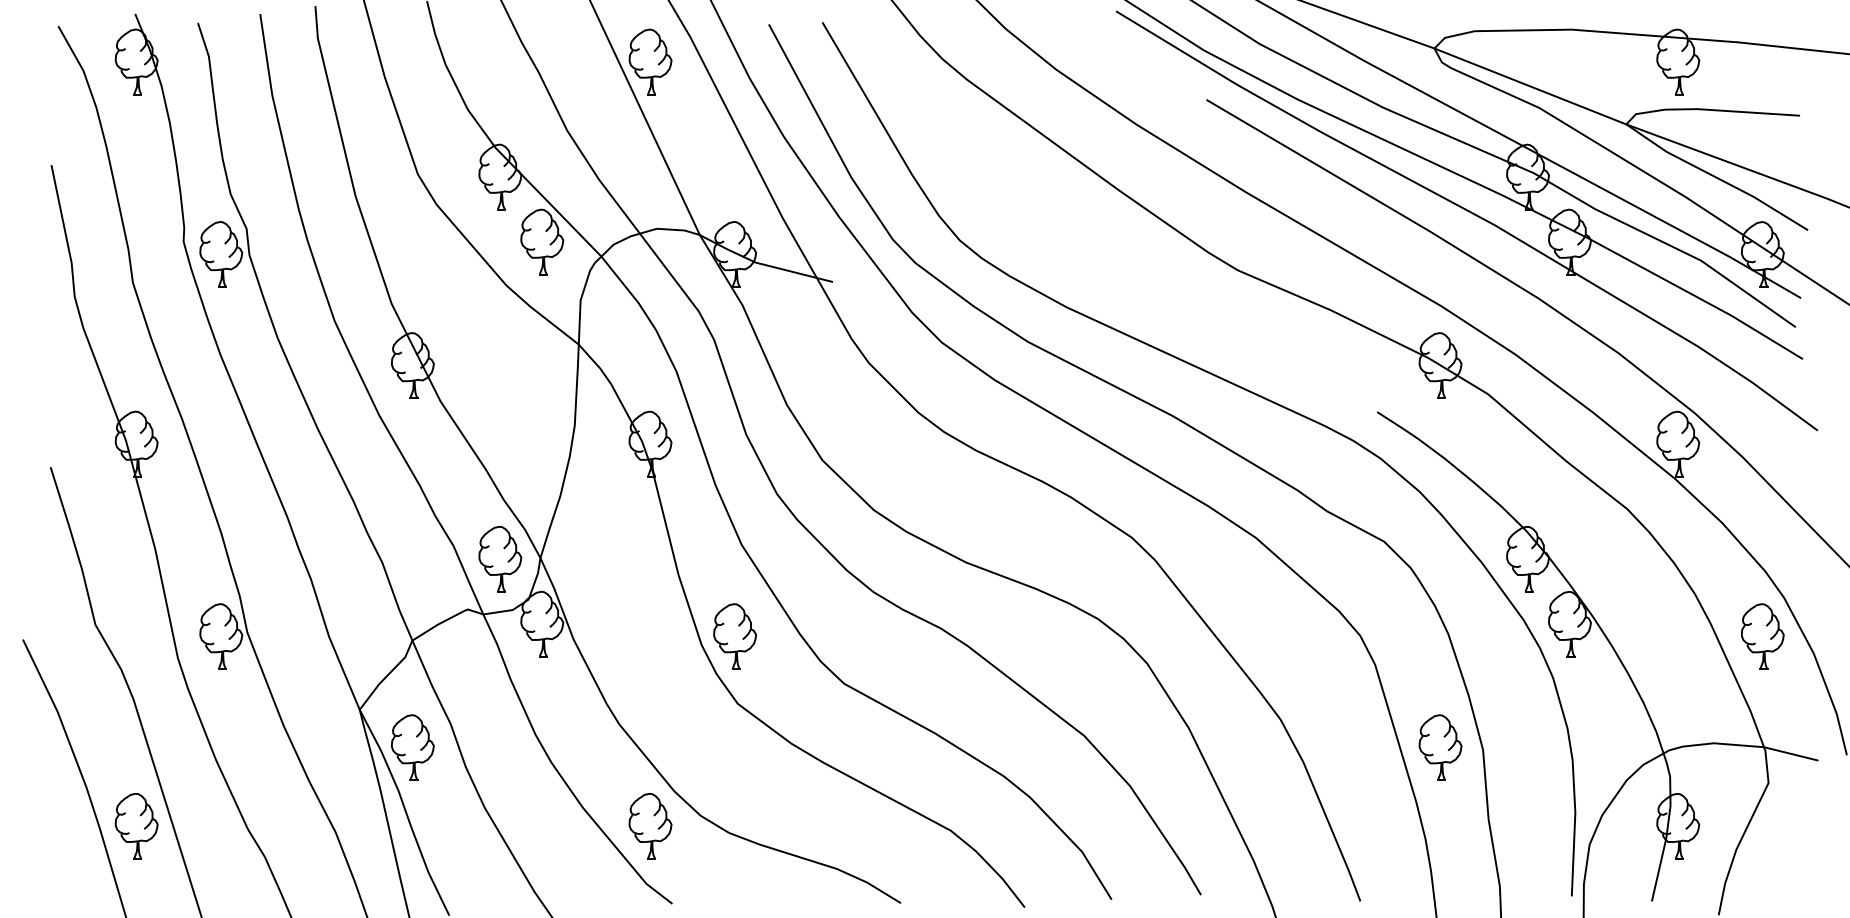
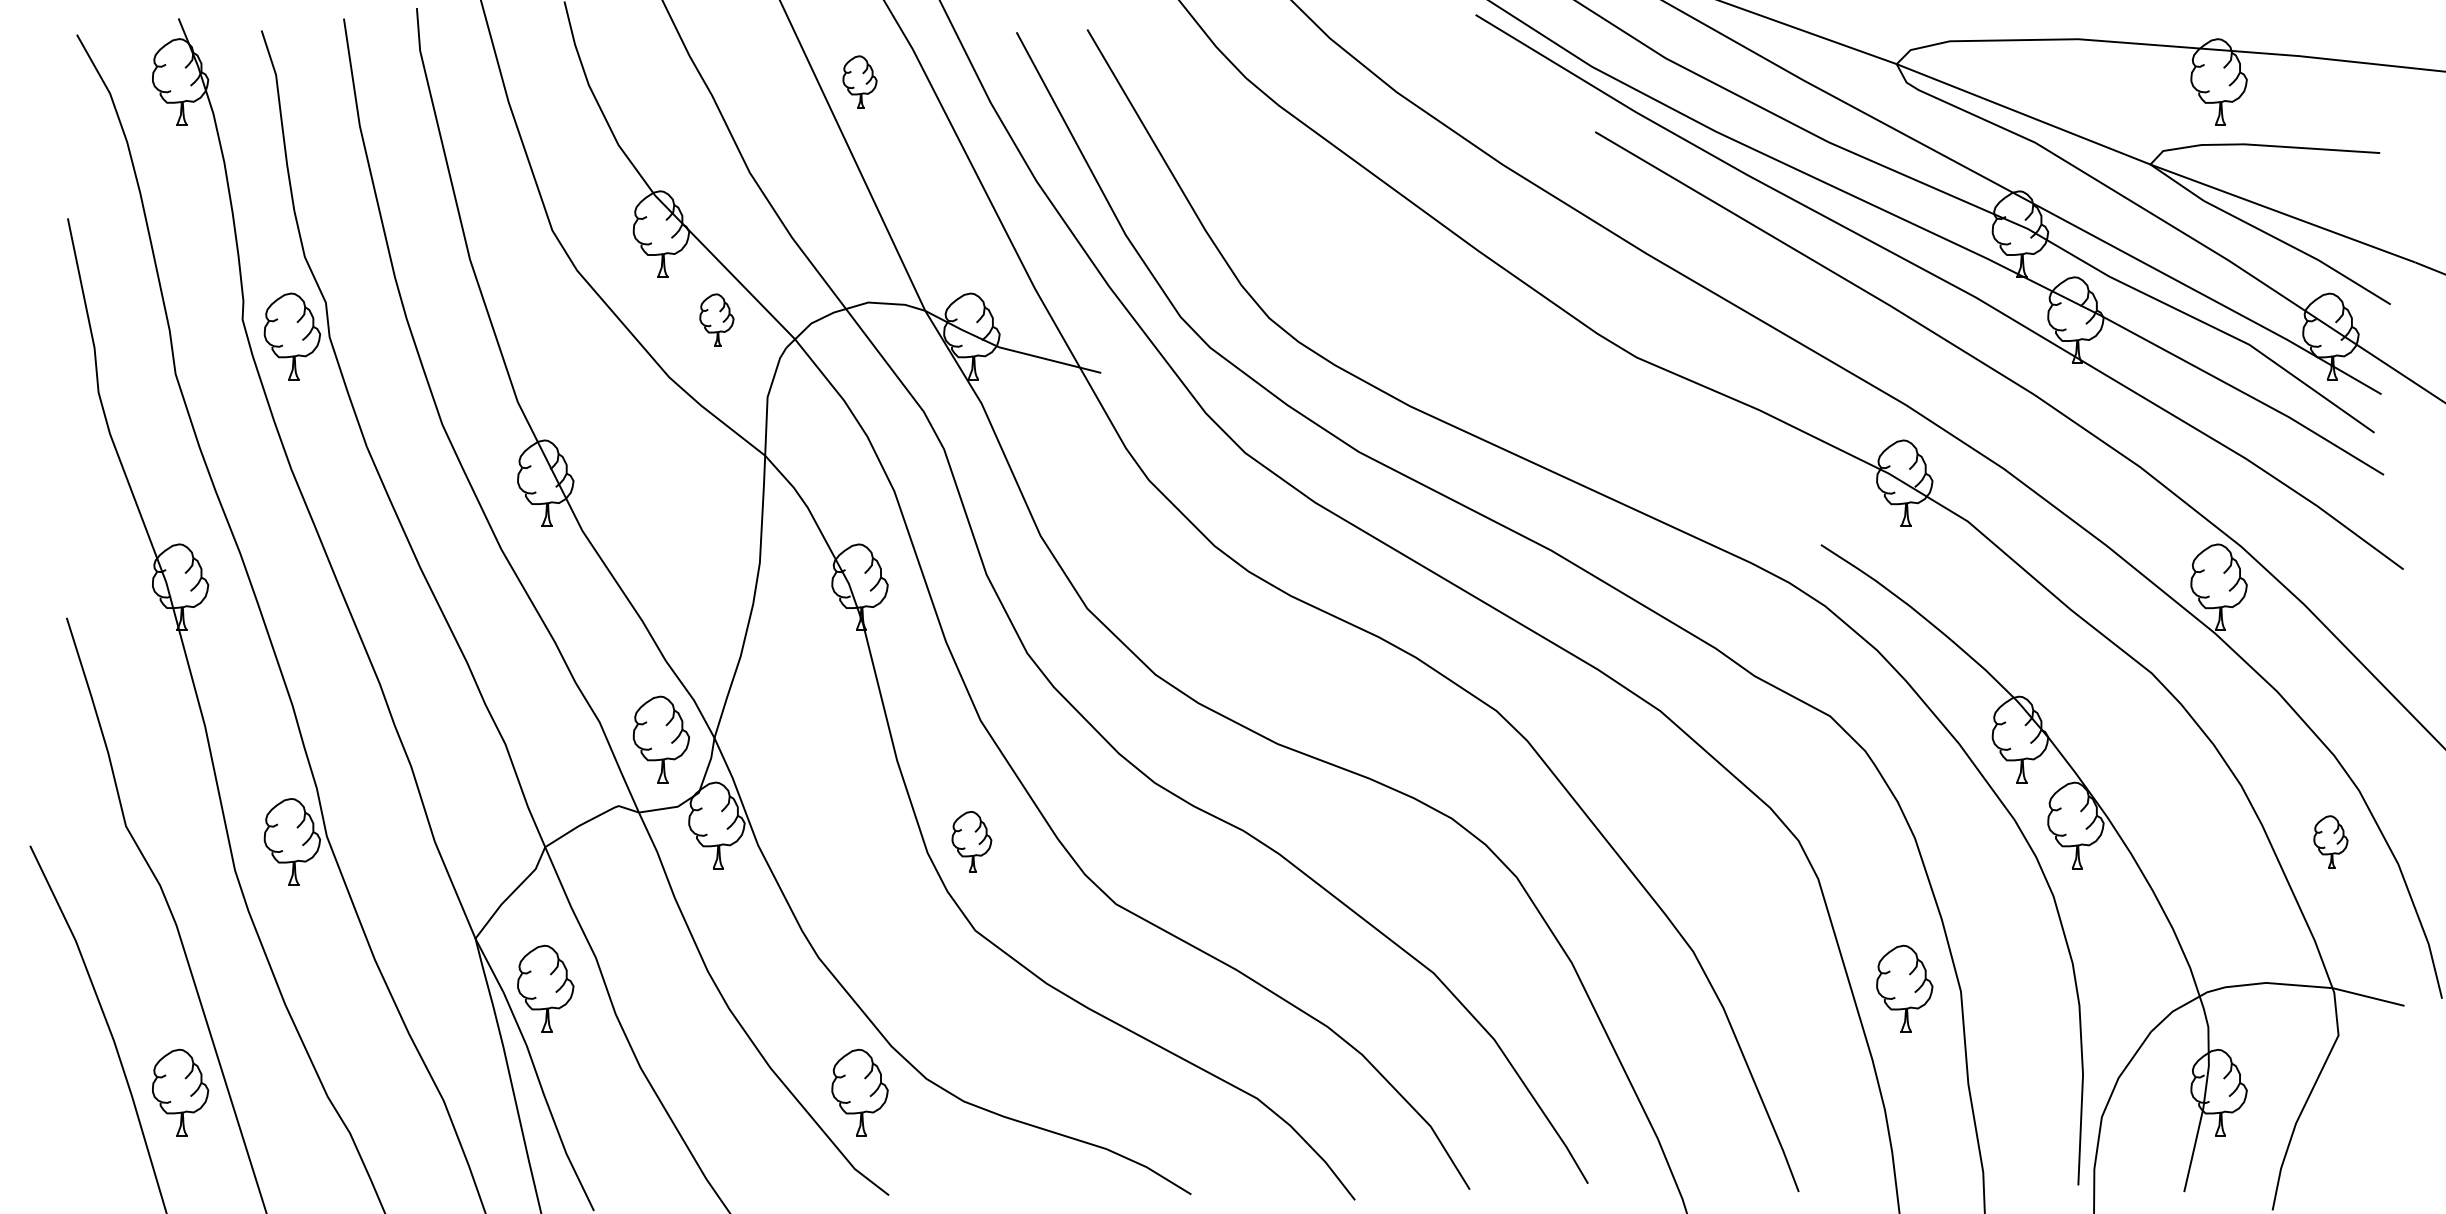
part: (650, 61) -> (859, 81), size x0.6
part: (541, 241) -> (716, 319), size x0.6
part: (734, 636) -> (971, 841), size x0.7
part: (1762, 636) -> (2330, 841), size x0.6

